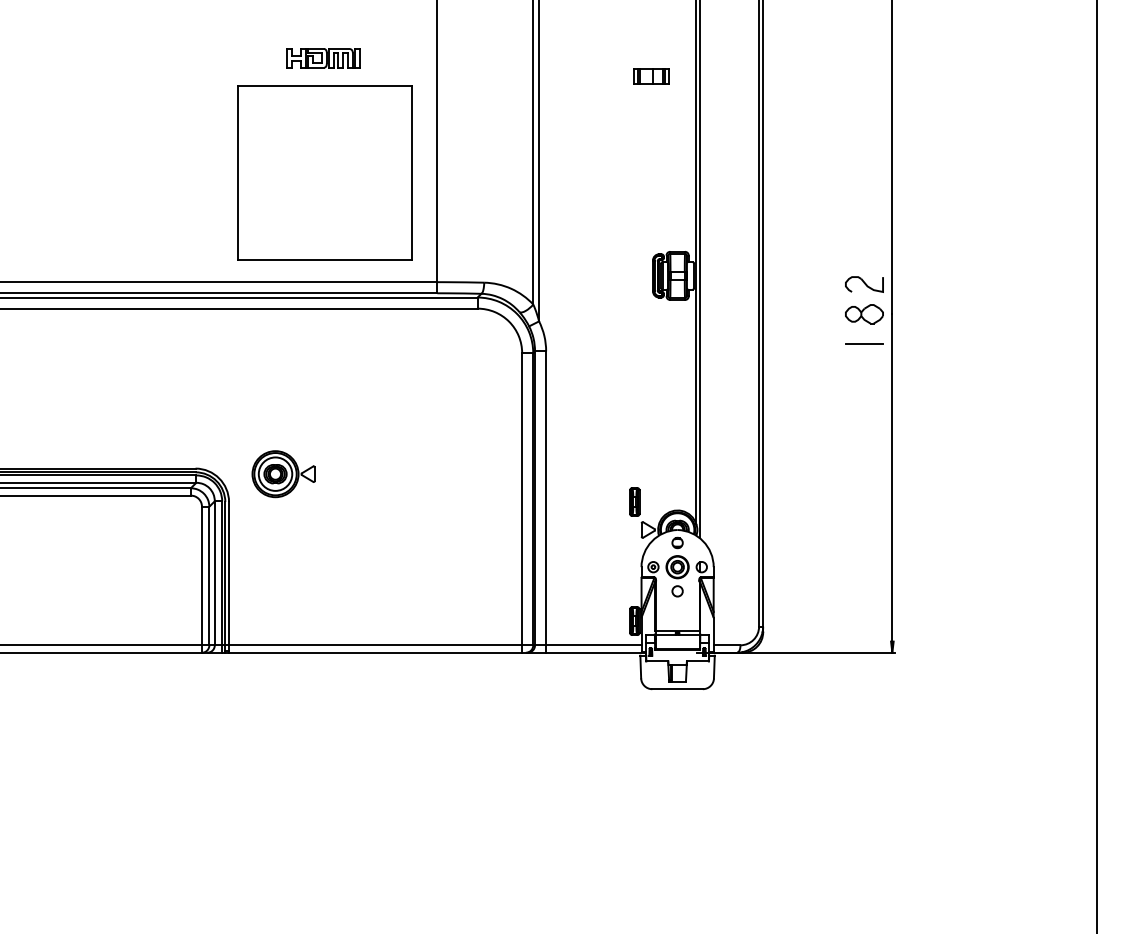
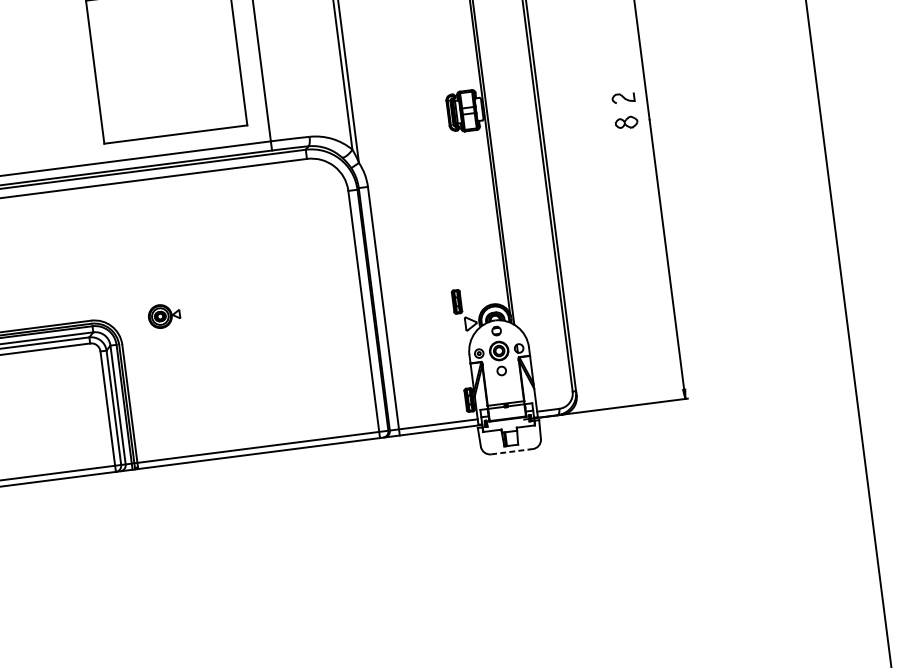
part: (864, 284) -> (623, 98), size x0.7
part: (864, 314) -> (626, 122), size x0.7
line: (864, 344) -> (629, 147), removed
part: (283, 474) -> (164, 316), size x0.6
line: (678, 689) -> (512, 451), solid -> dashed

